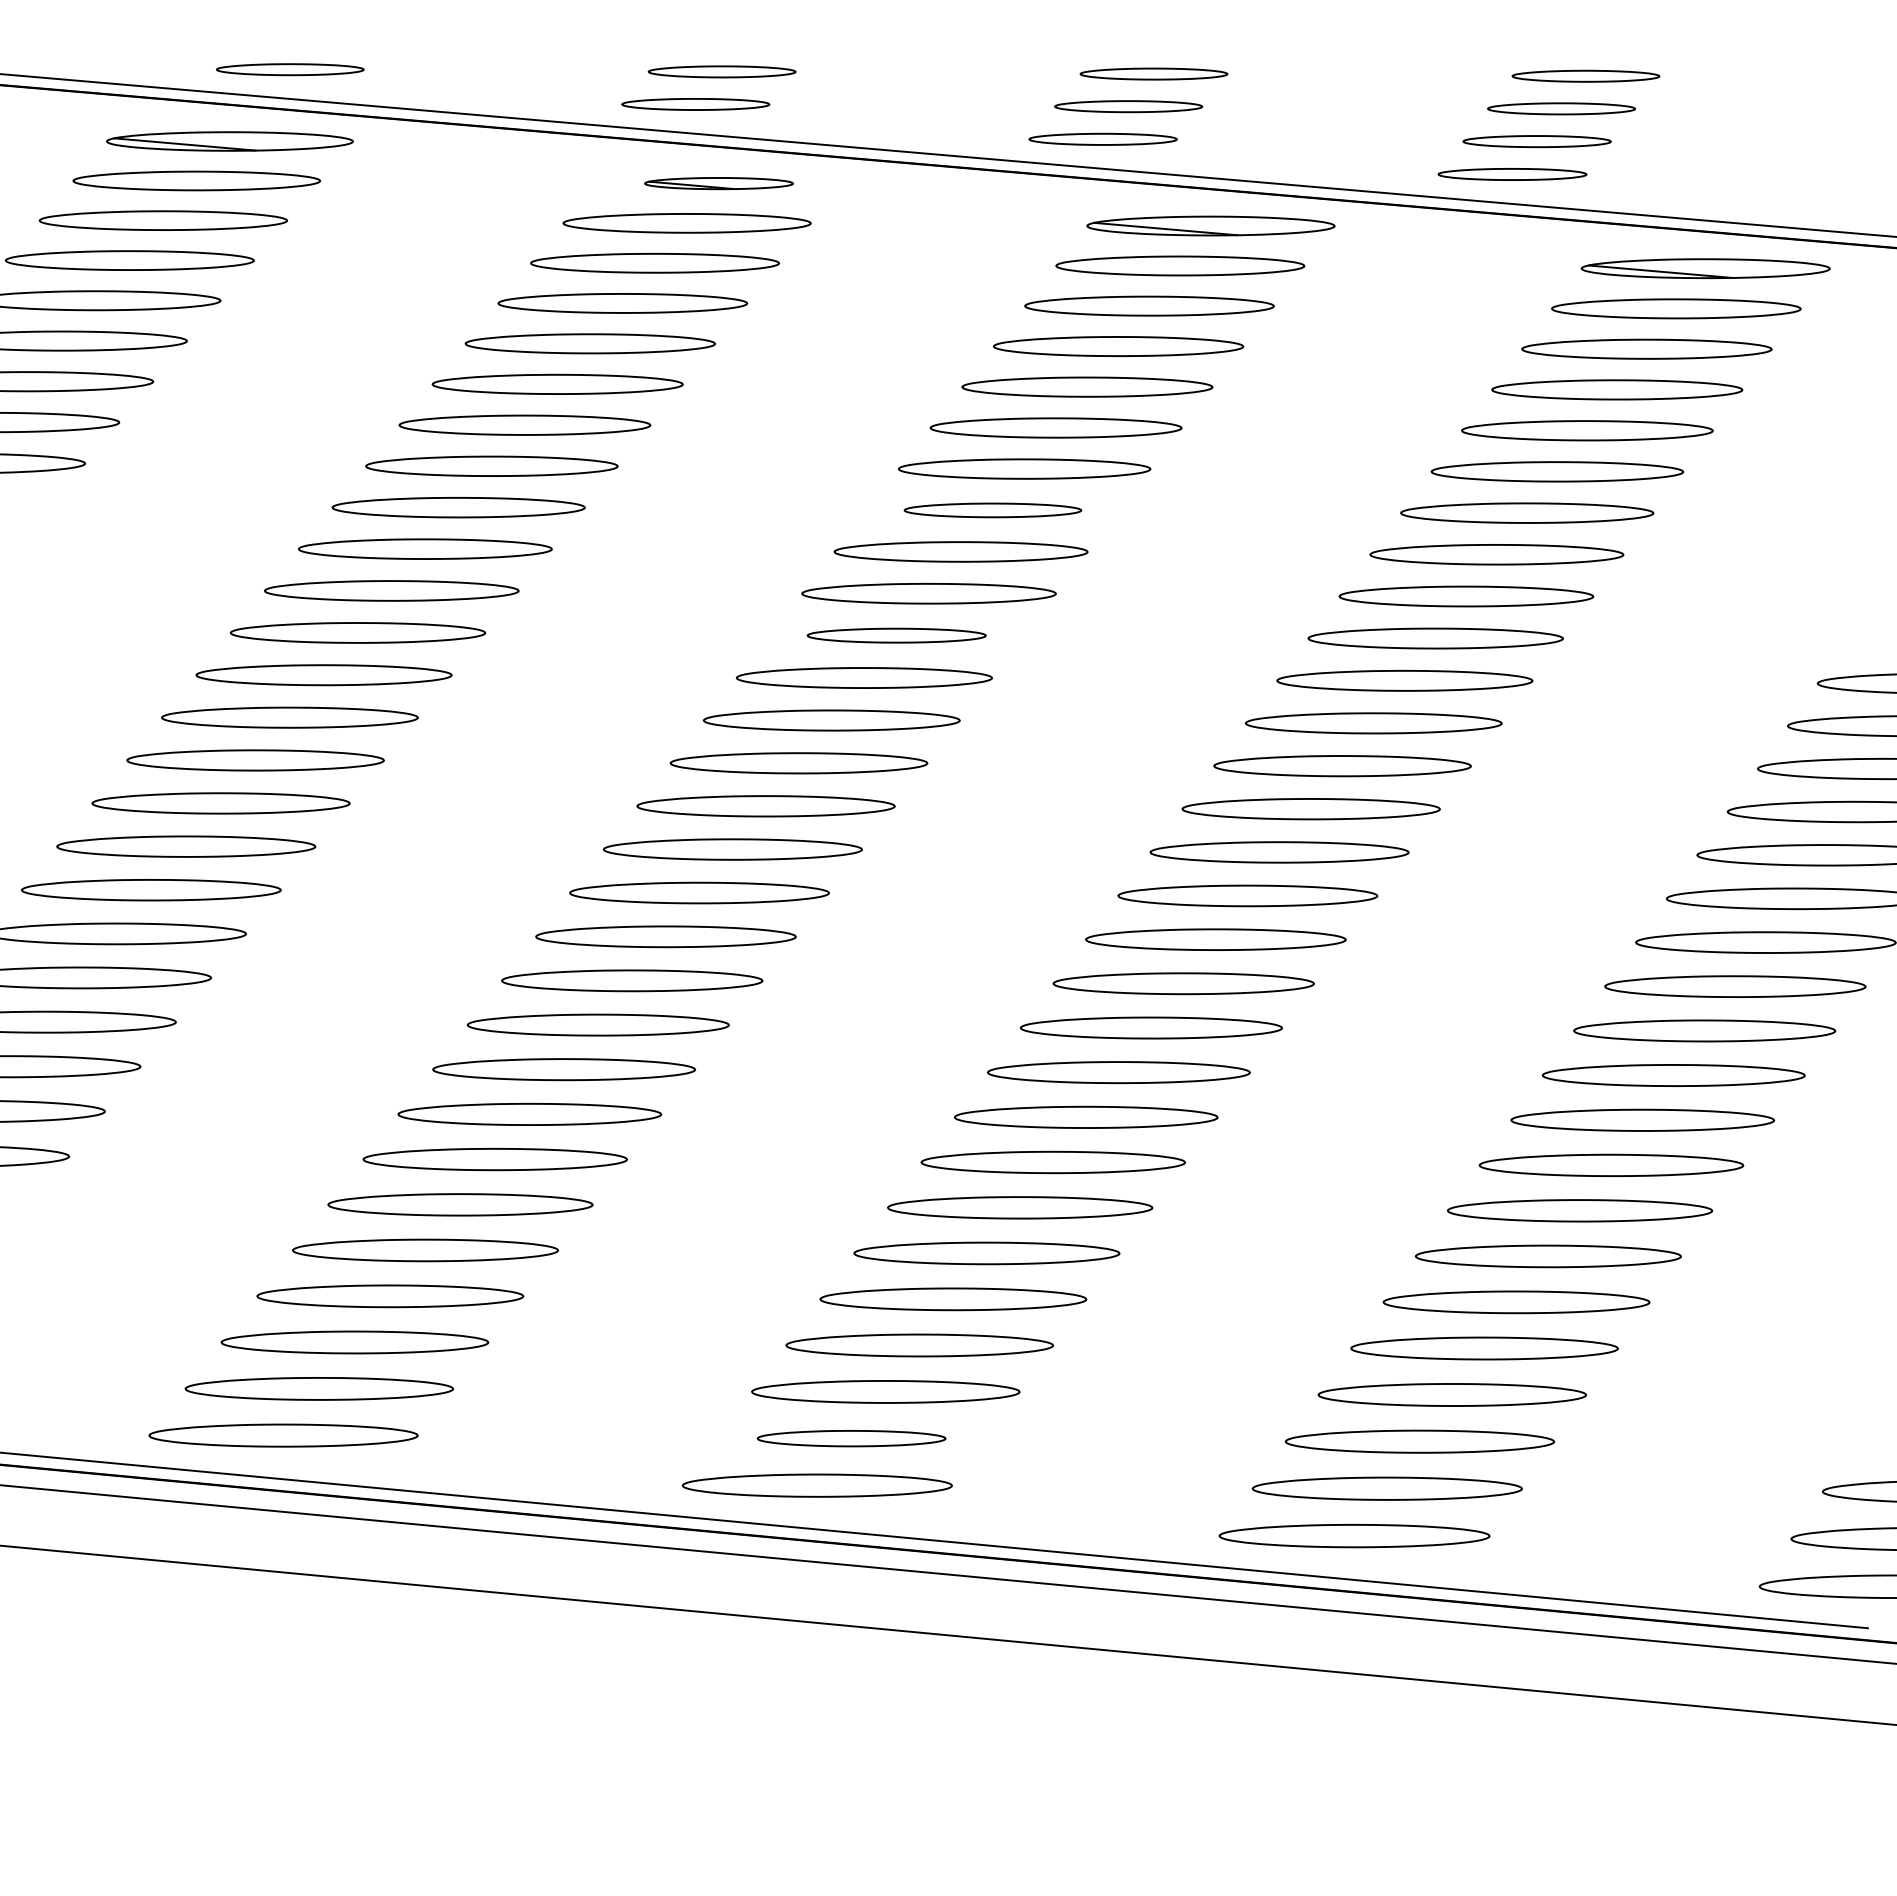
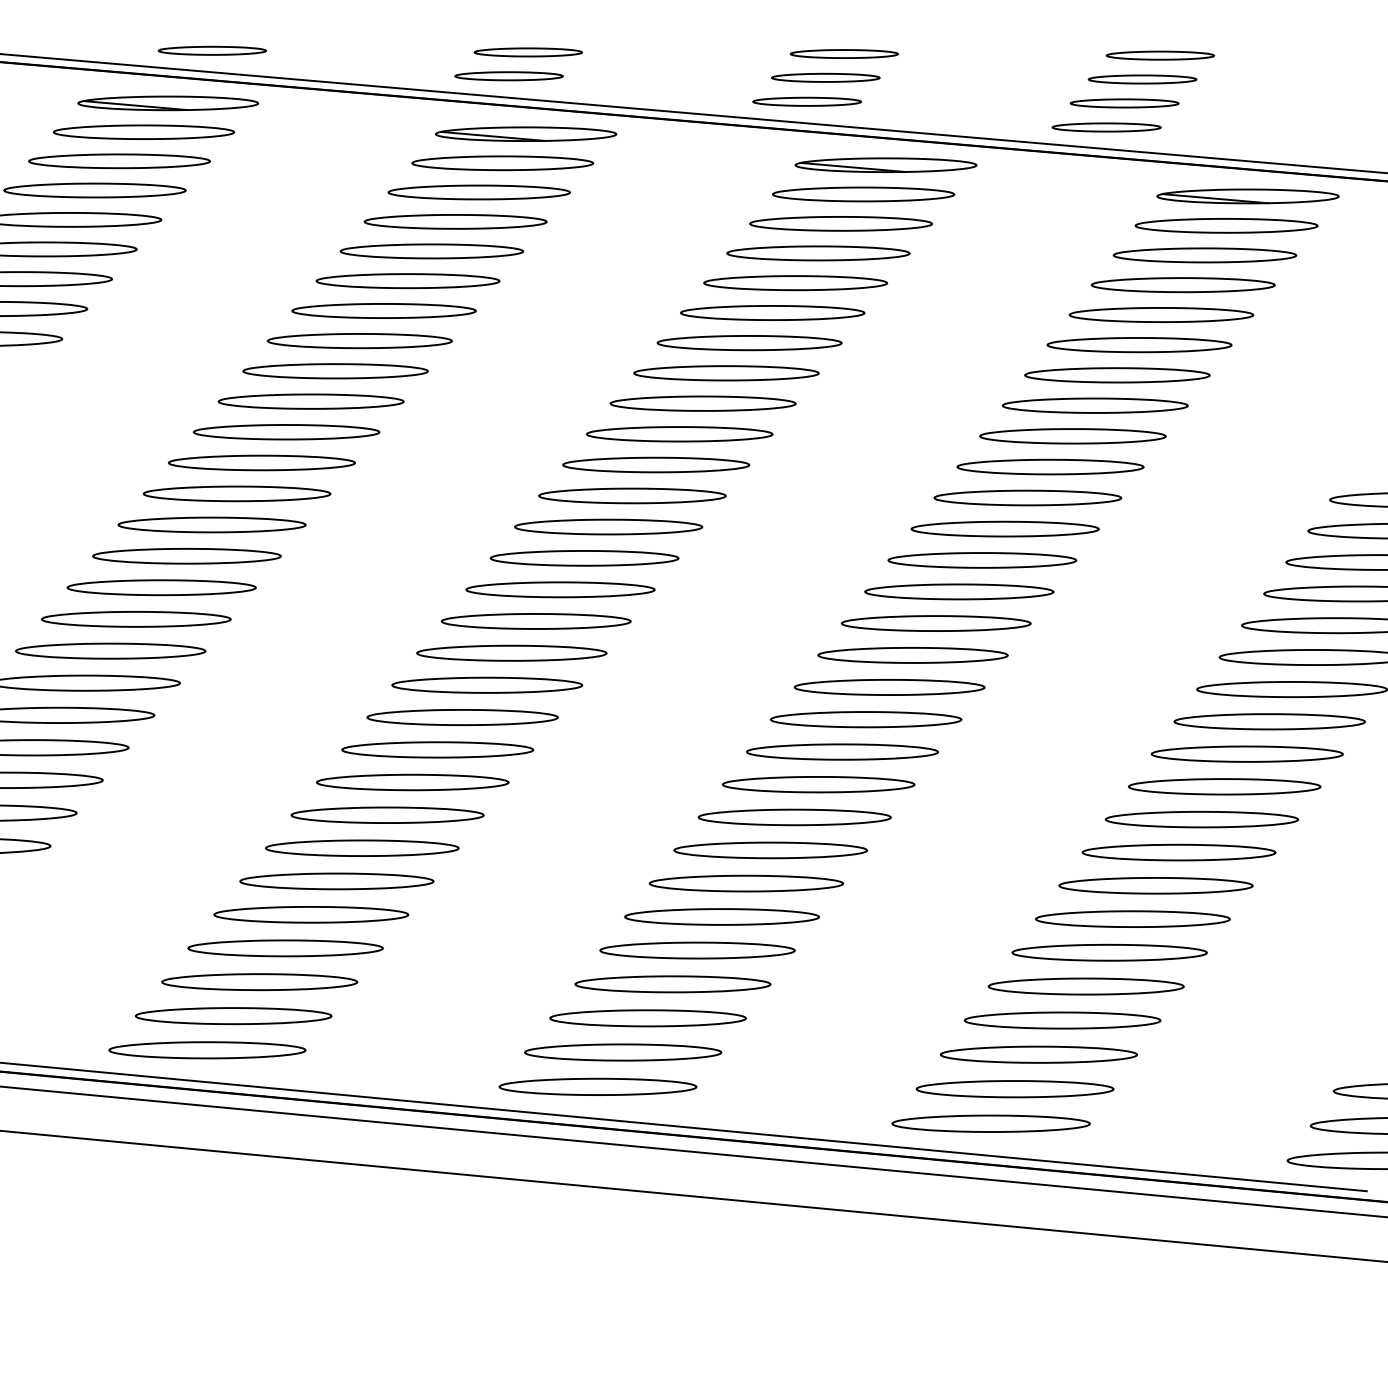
part: (718, 183) -> (525, 134), size x1.67
part: (992, 510) -> (726, 373), size x1.43
part: (896, 635) -> (655, 464), size x1.43
part: (851, 1438) -> (623, 1052), size x1.43

